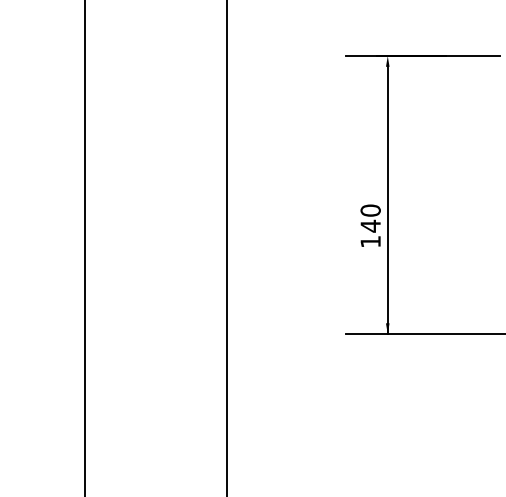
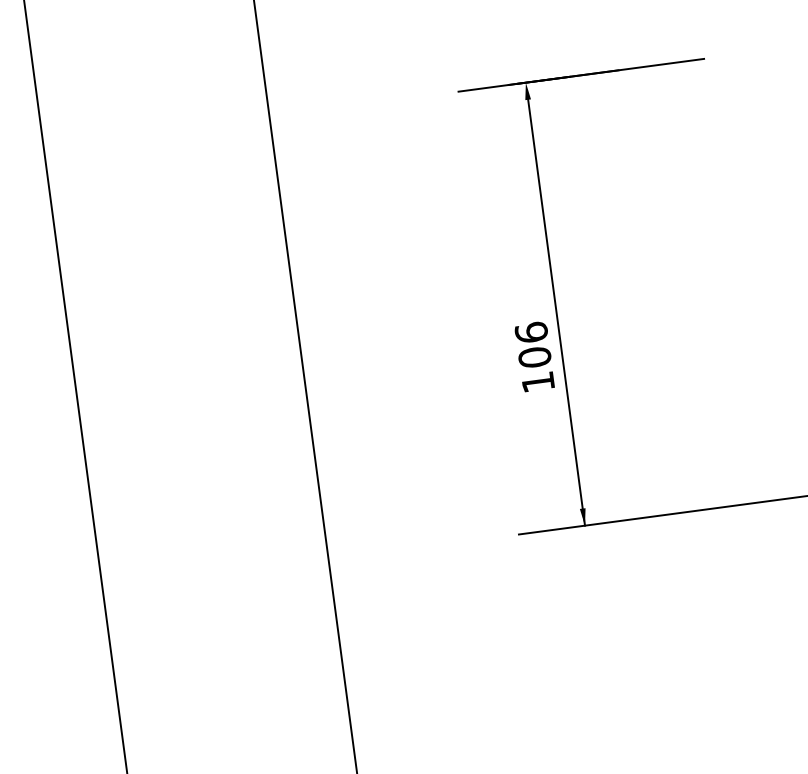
text: (370, 218) -> (532, 345), 140 -> 106

